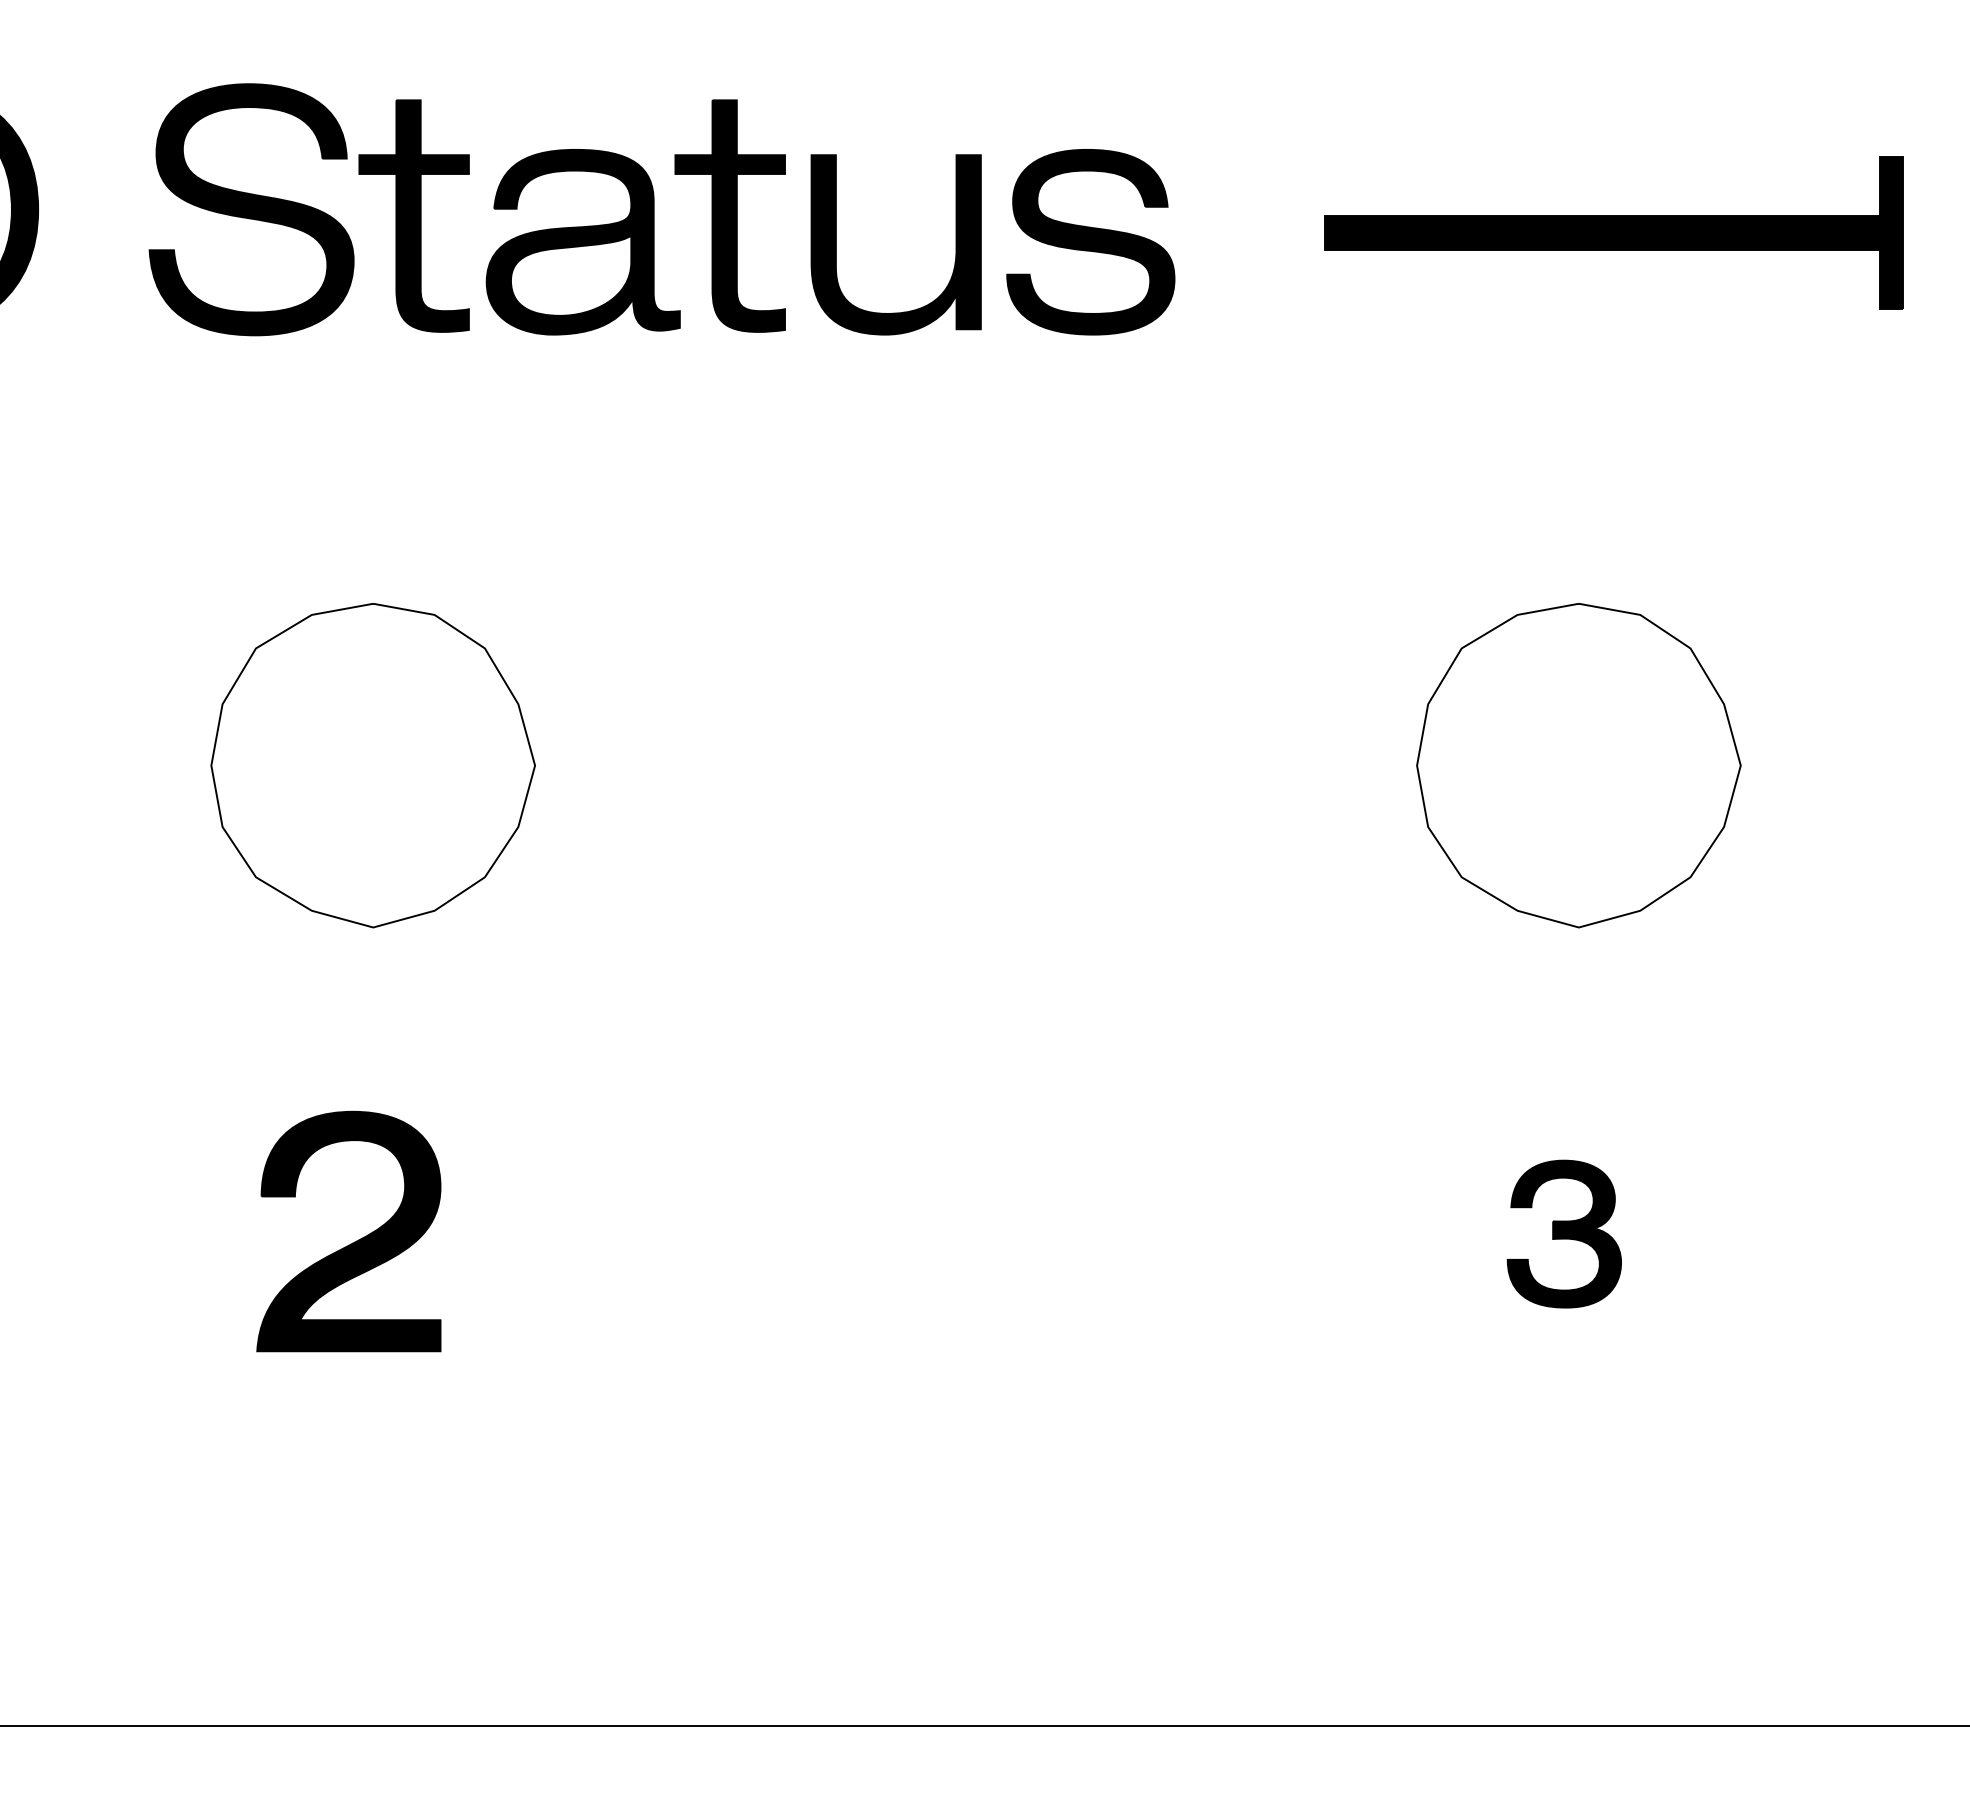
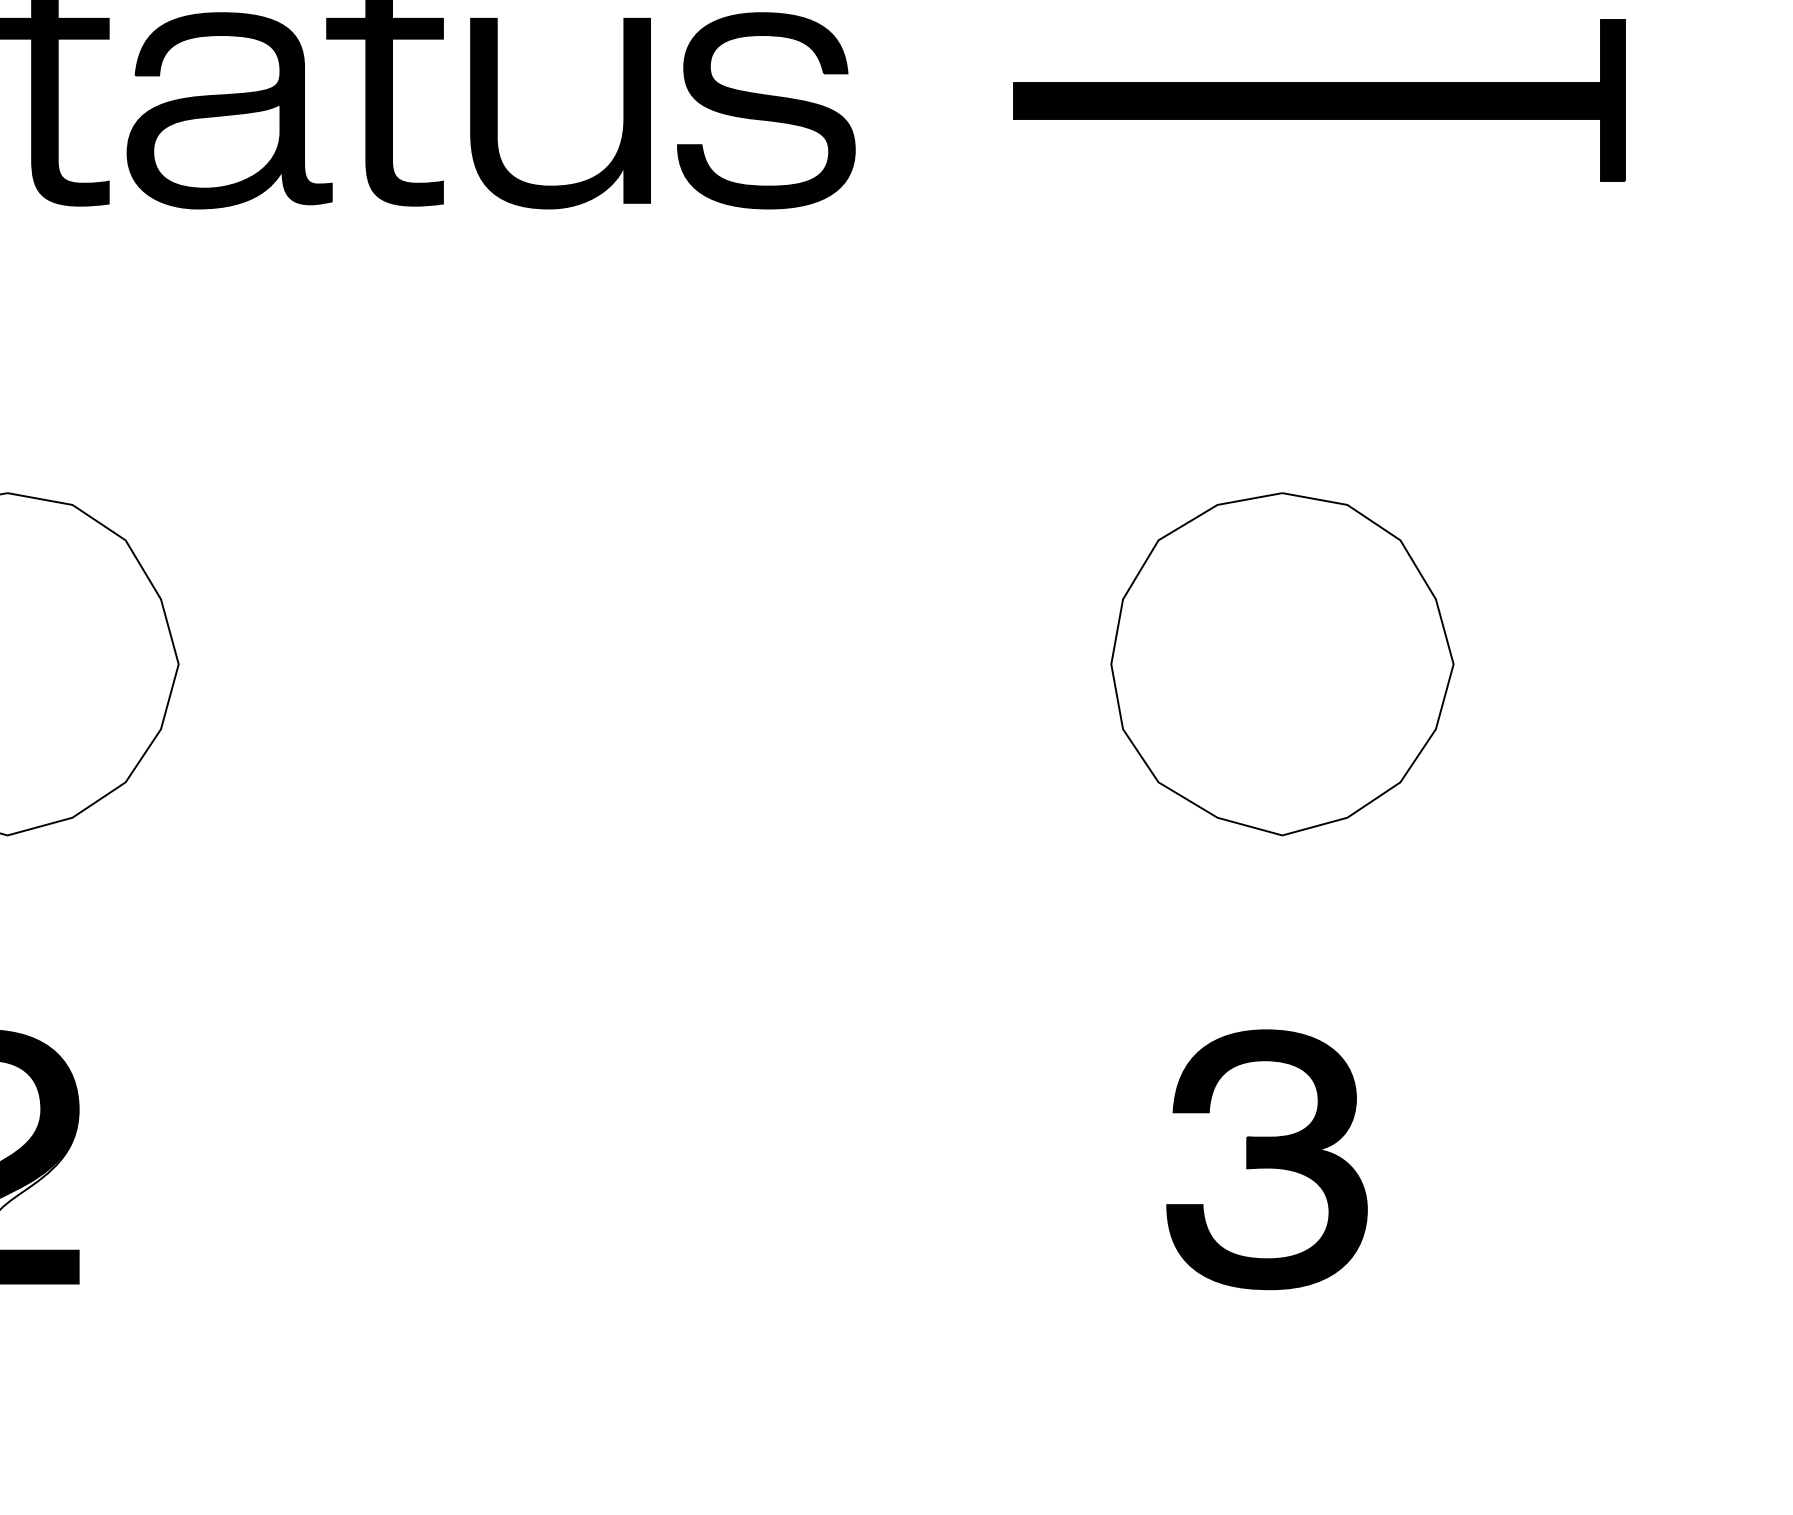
part: (1564, 1233) -> (1267, 1159), size x1.67

